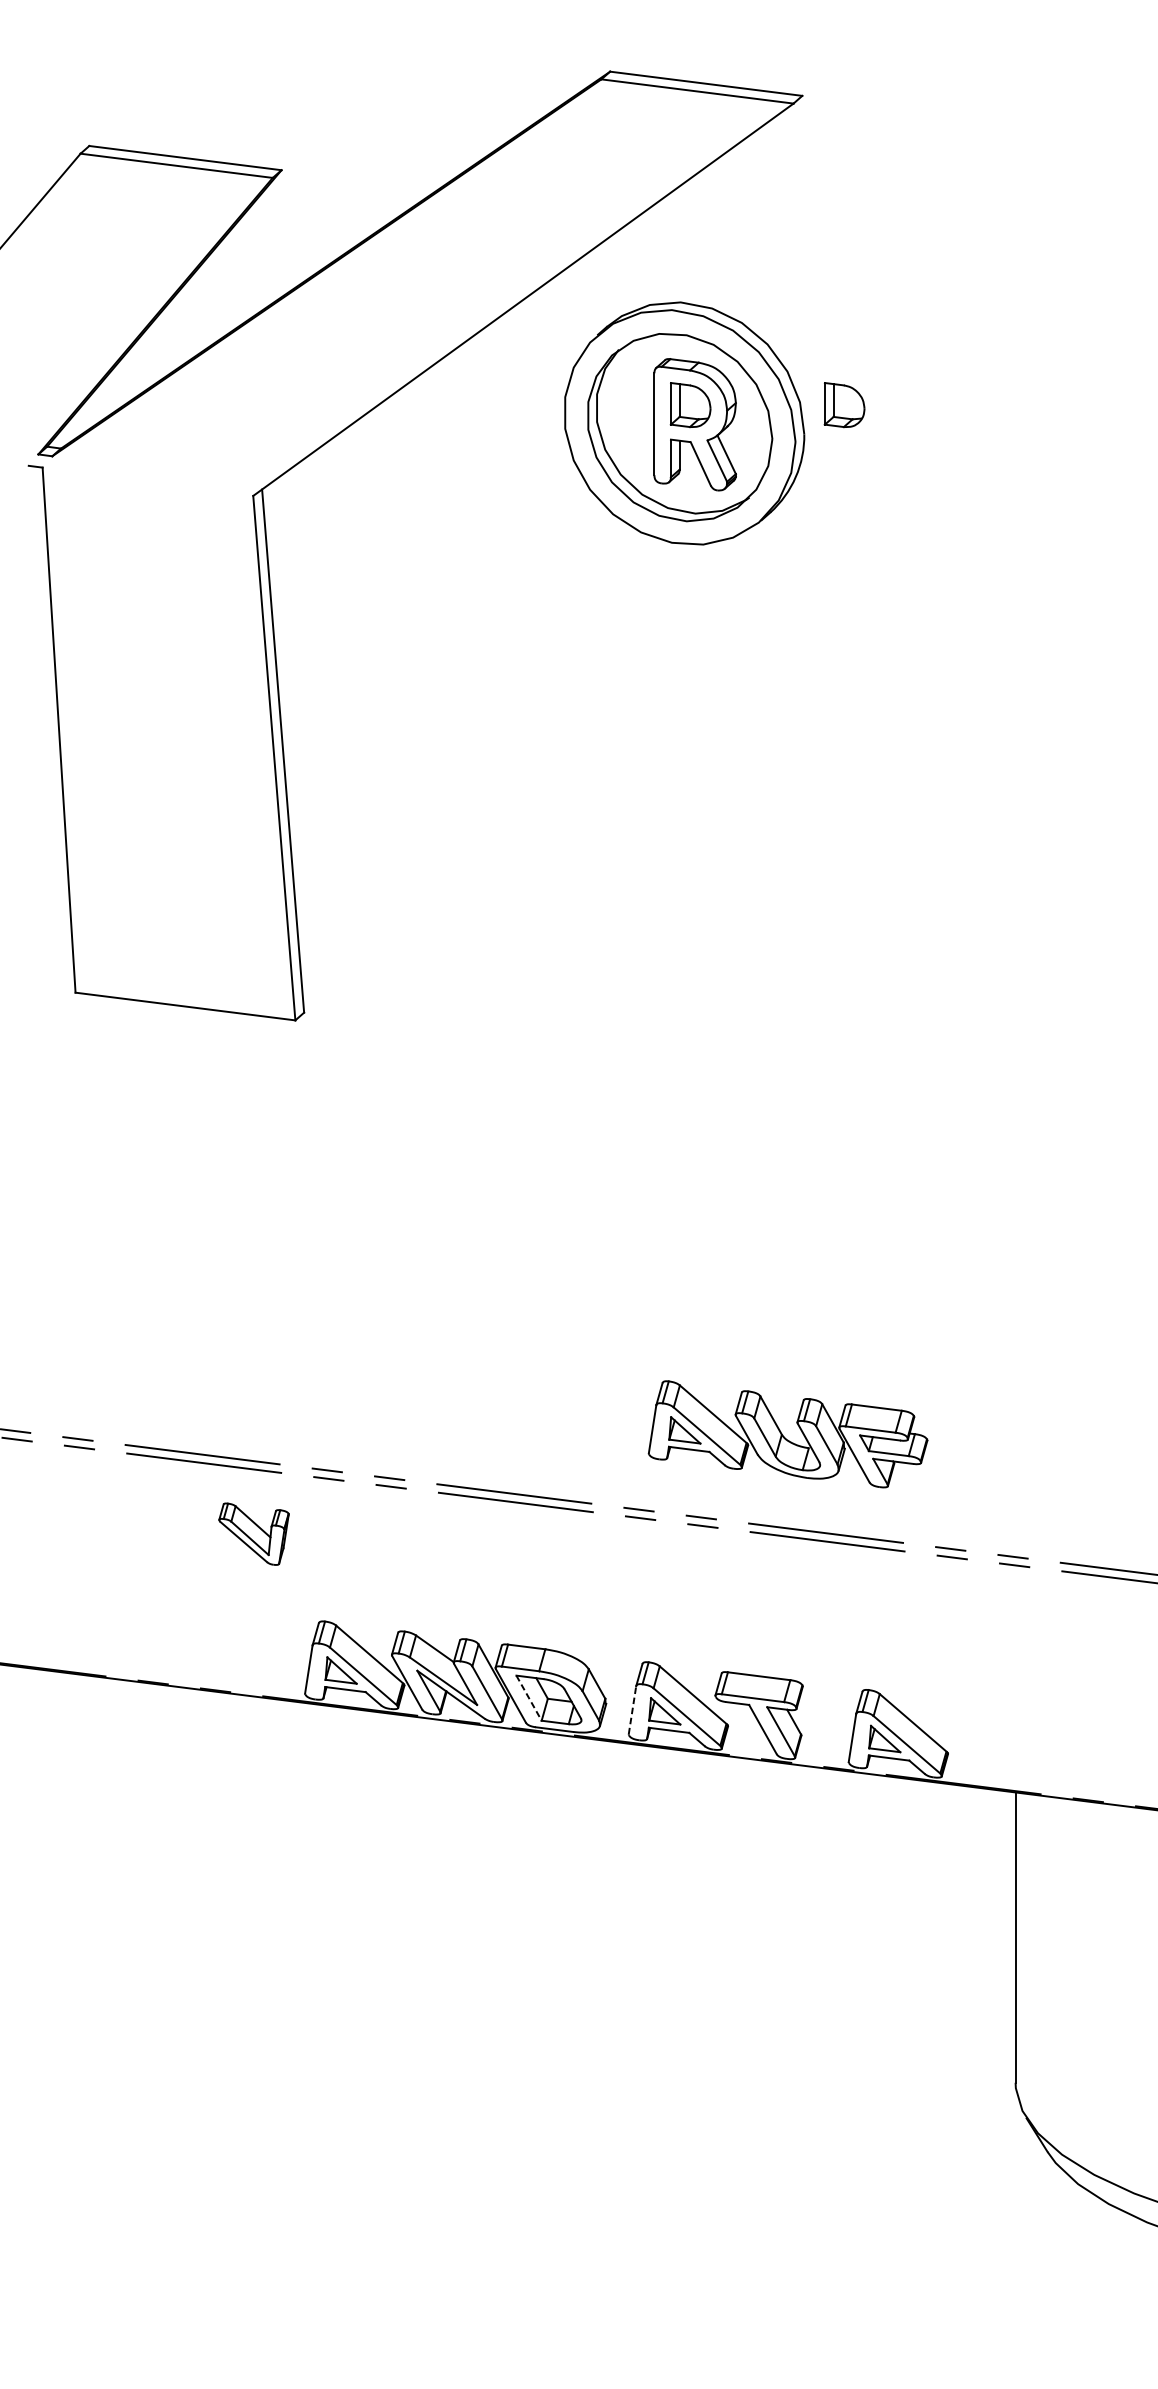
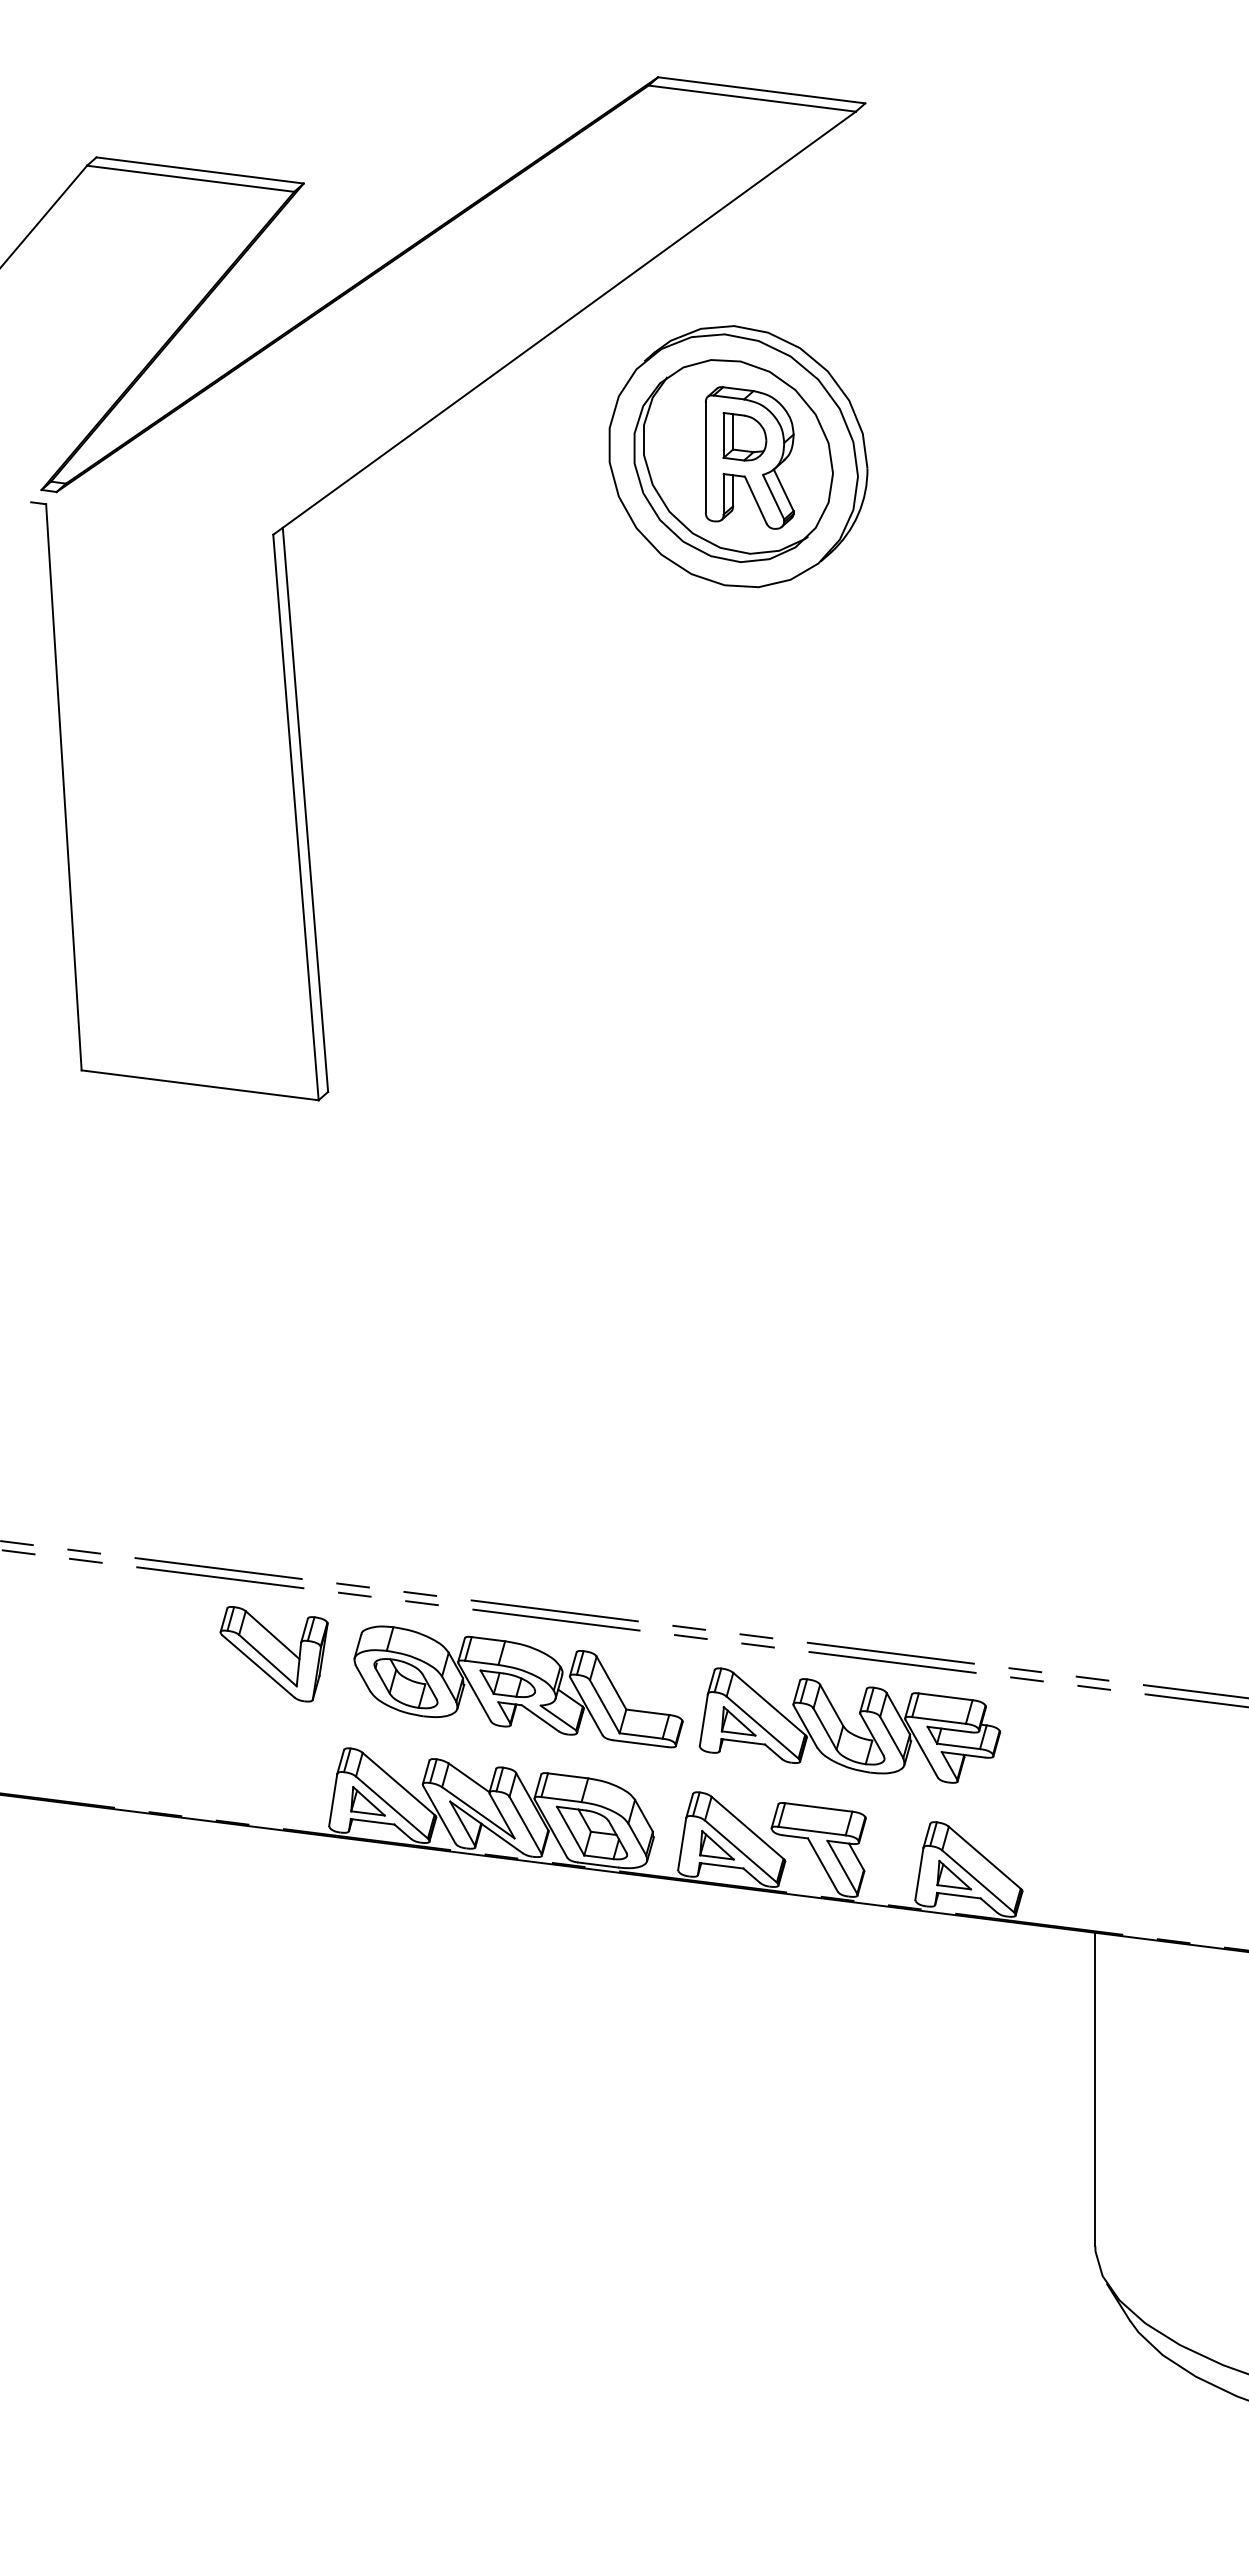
part: (844, 404) -> (910, 436), removed
part: (787, 1434) -> (849, 1725), moved
part: (253, 1534) -> (273, 1654), size x1.43
part: (480, 1564) -> (518, 1686), added
line: (528, 1698) -> (570, 1831), dashed -> solid
line: (632, 1709) -> (682, 1843), dashed -> solid

